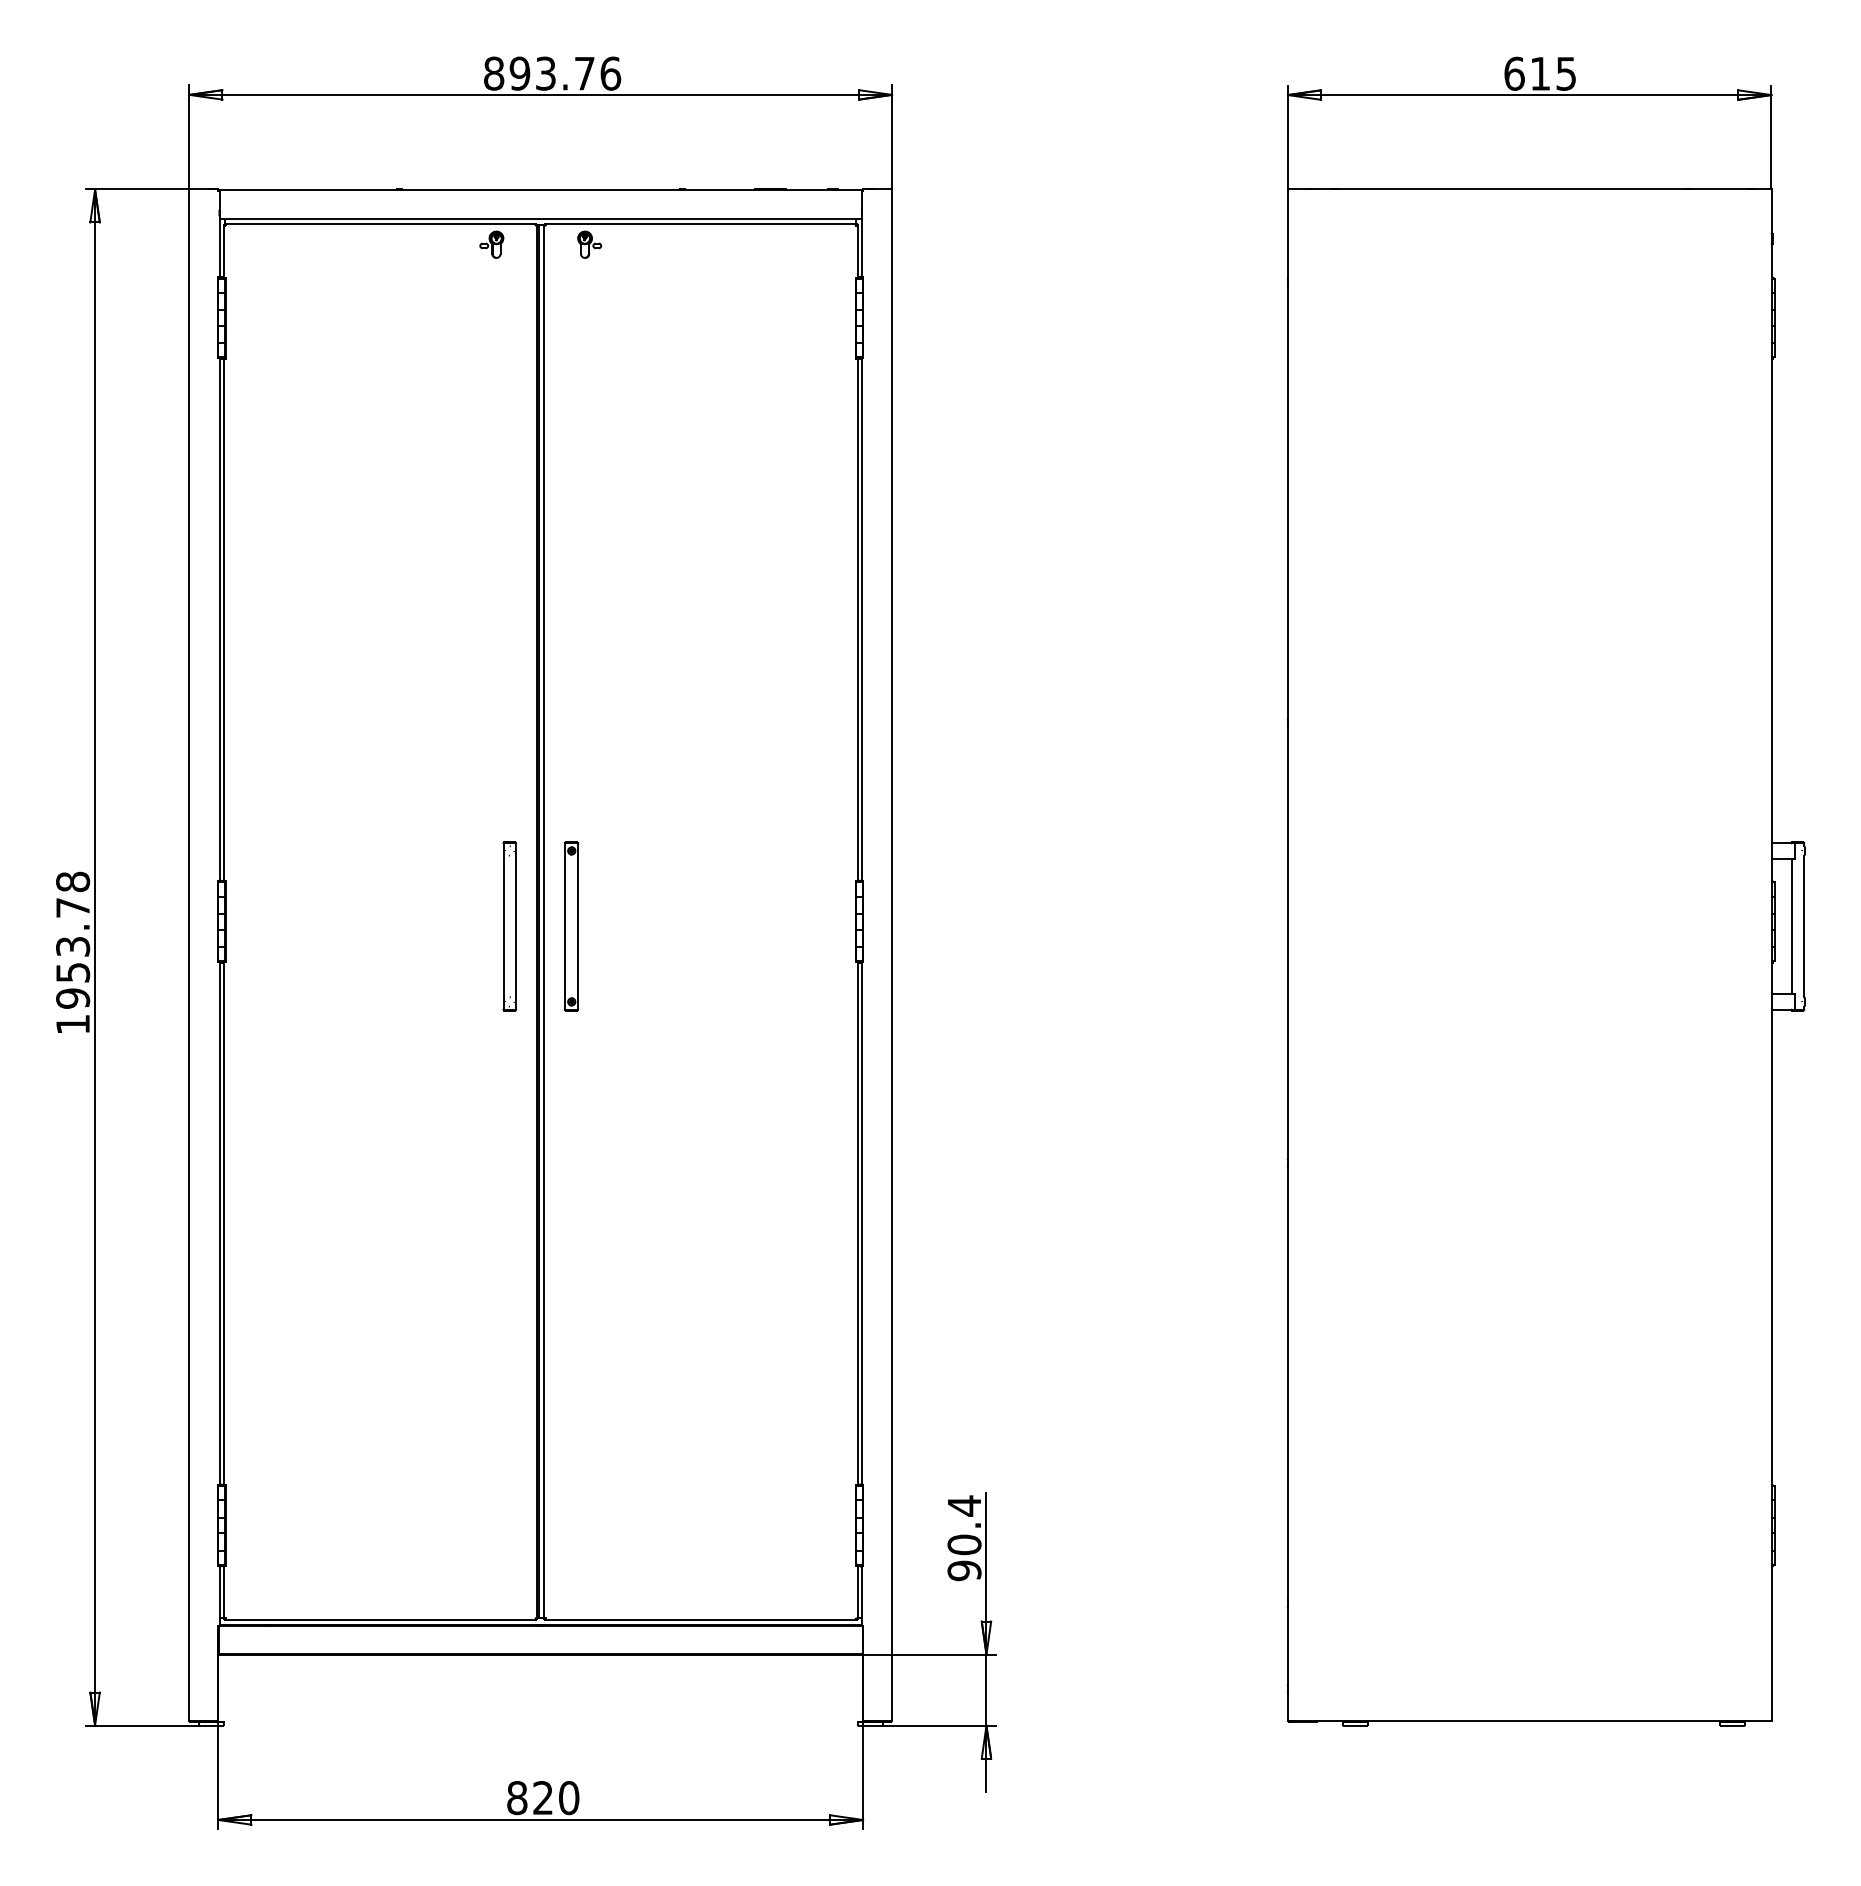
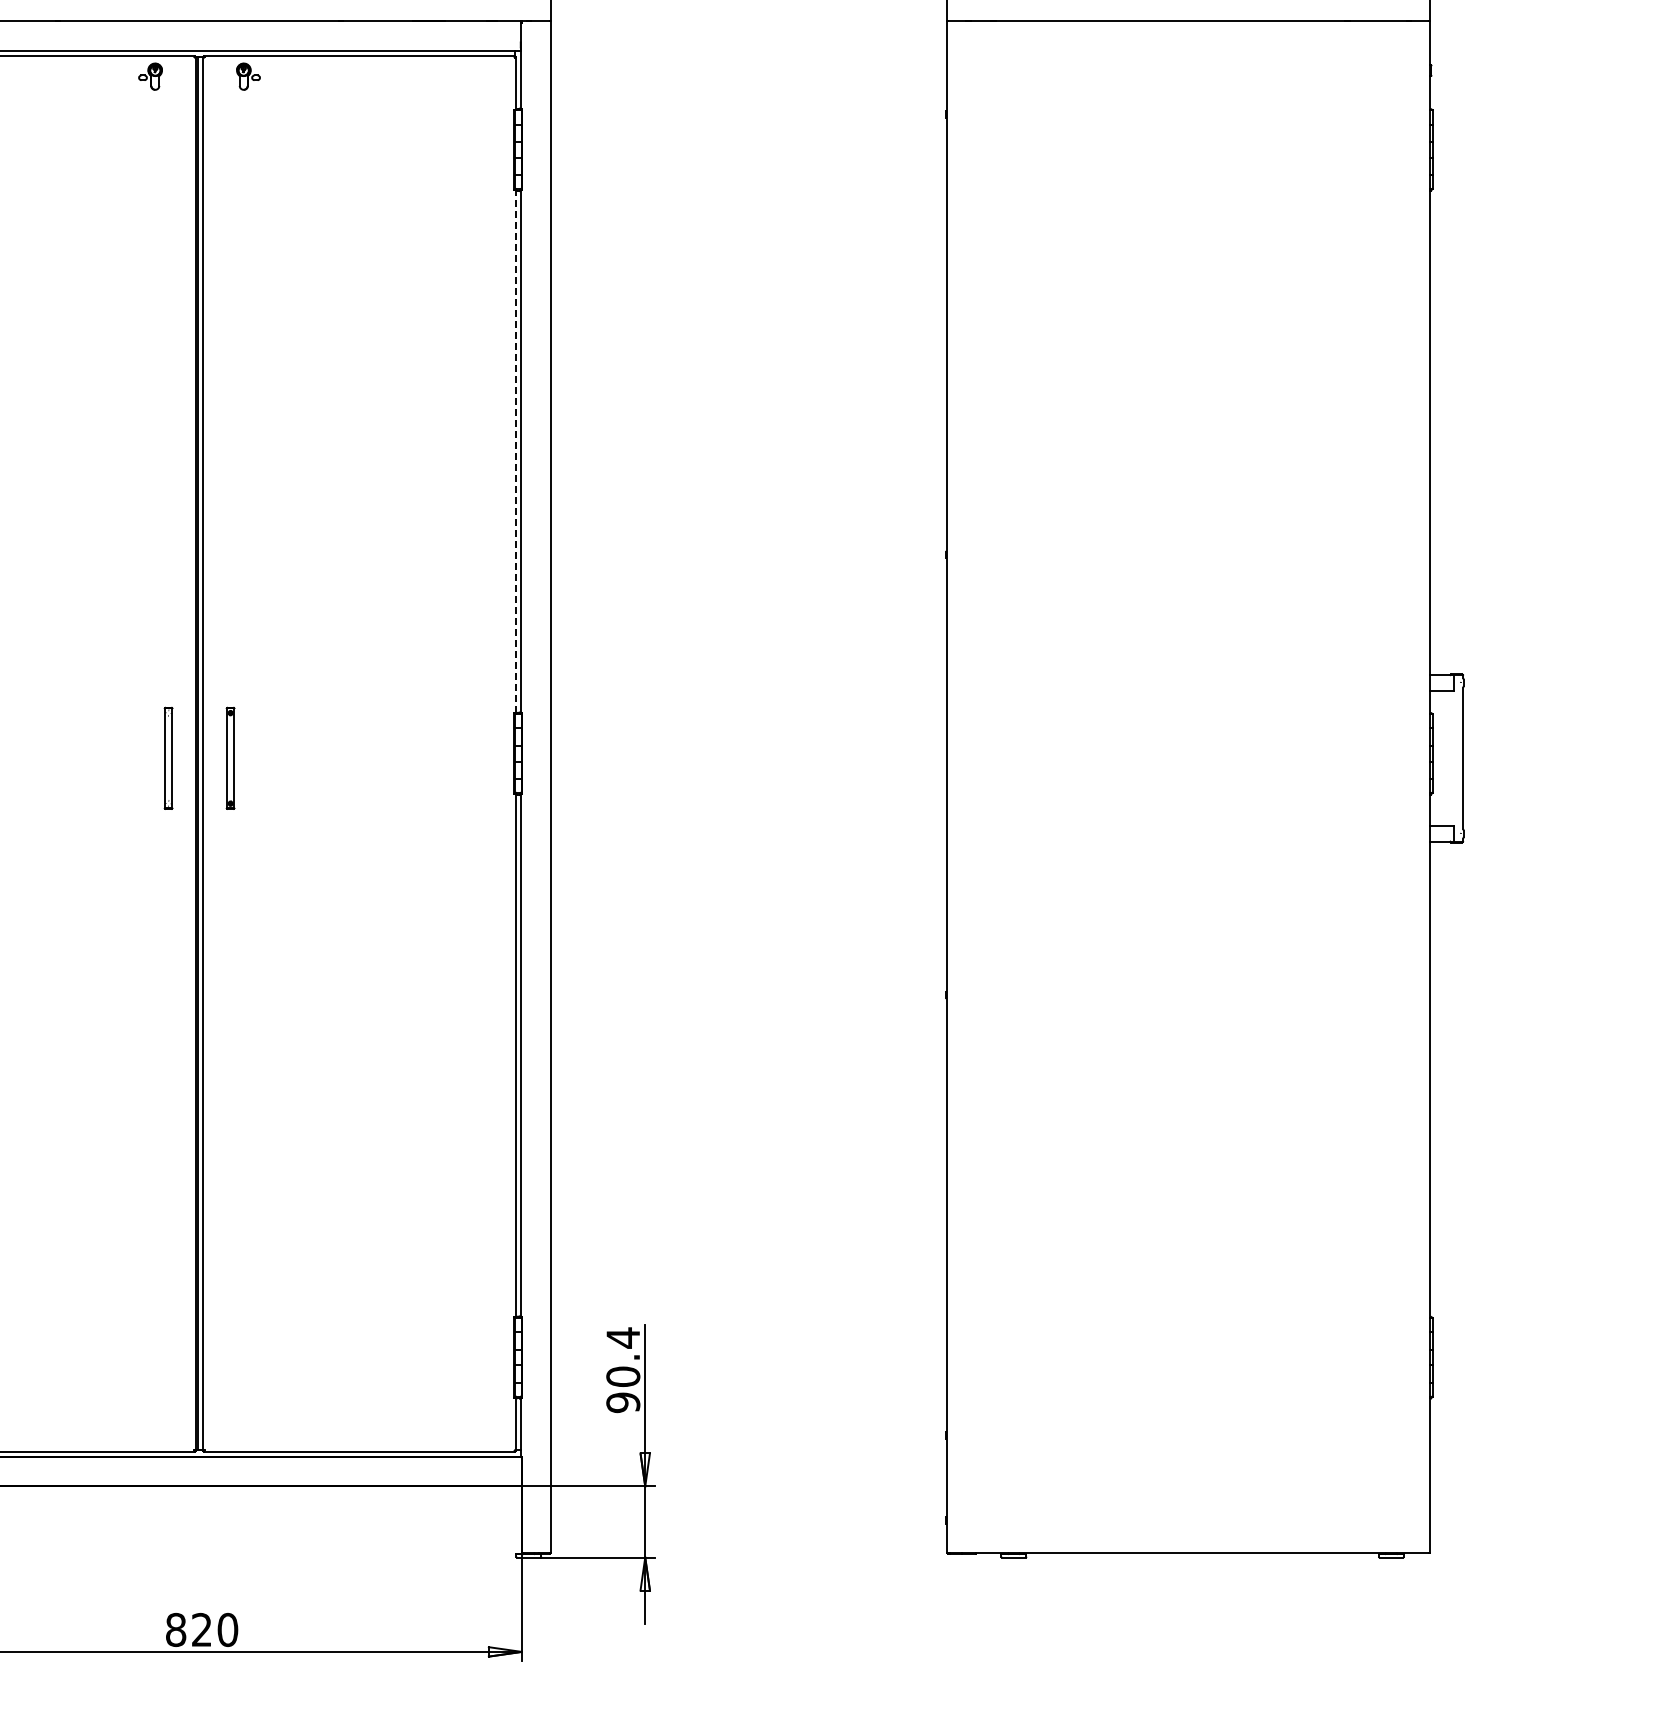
line: (857, 619) -> (516, 451), solid -> dashed
part: (509, 926) -> (168, 758), size x0.6
part: (571, 926) -> (230, 758), size x0.6
line: (1791, 926) -> (1450, 758), removed

